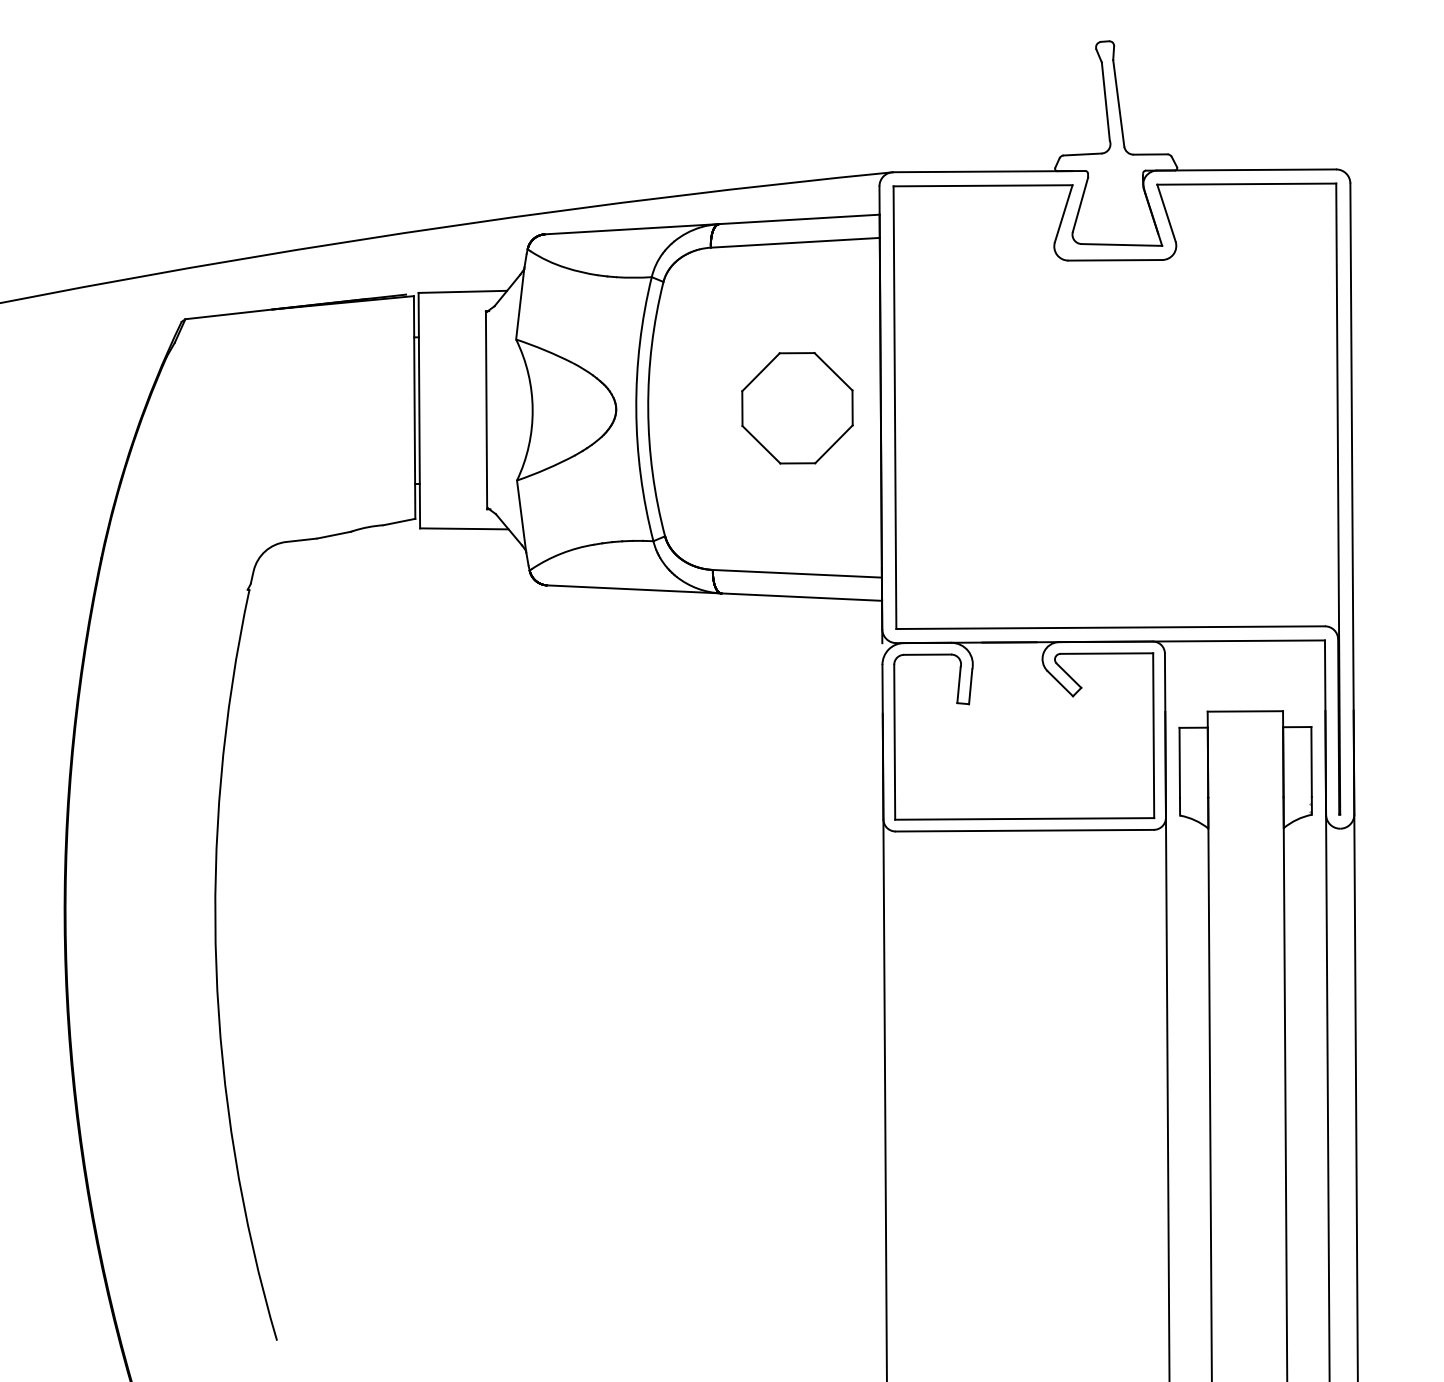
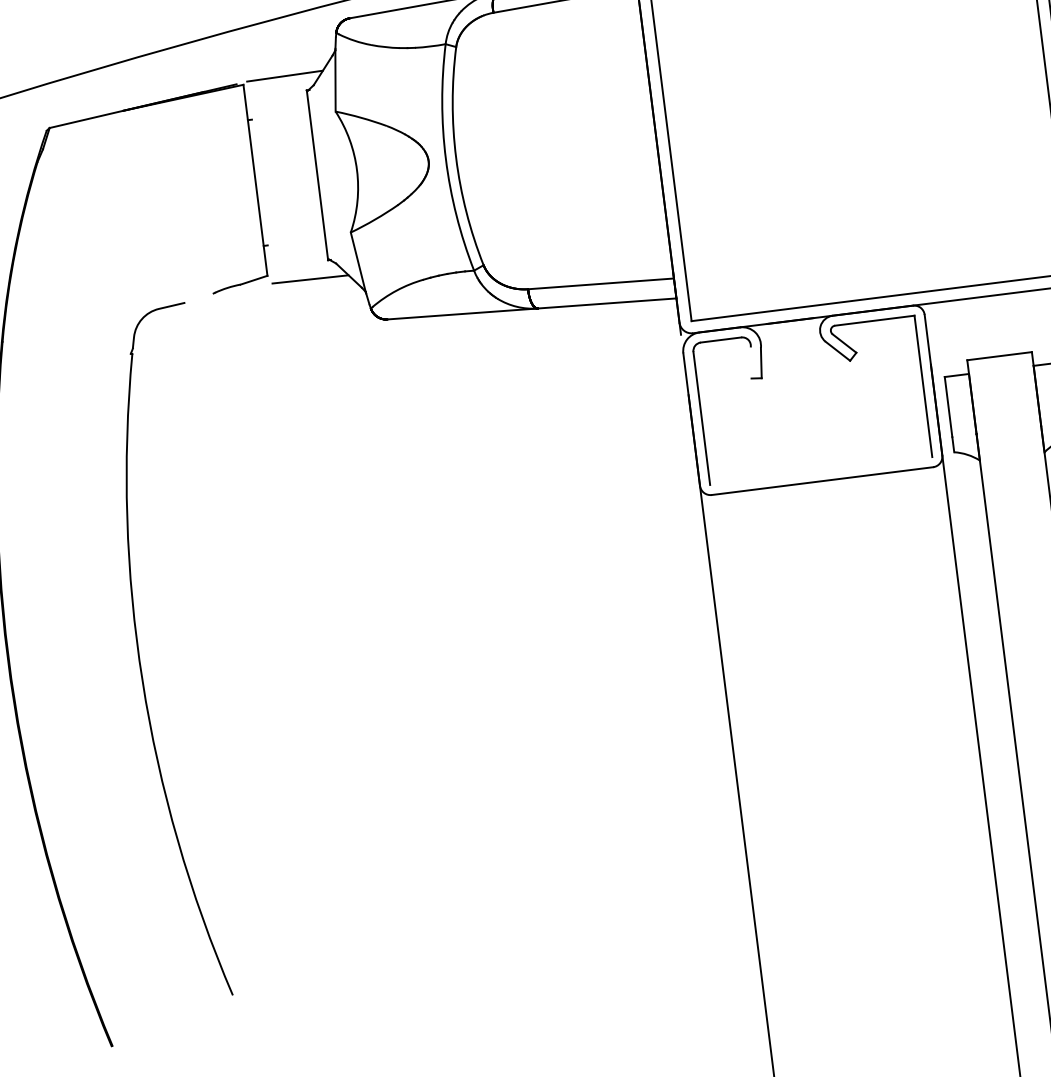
part: (797, 408) -> (584, 142), removed
line: (419, 410) -> (259, 182), removed
line: (334, 534) -> (199, 297), removed
line: (958, 685) -> (750, 363), removed
line: (1024, 818) -> (820, 470), removed

